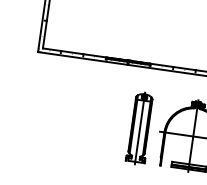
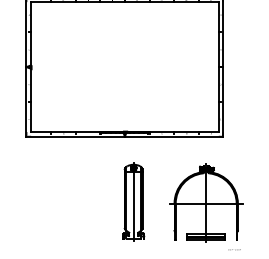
part: (139, 127) -> (133, 201), moved

